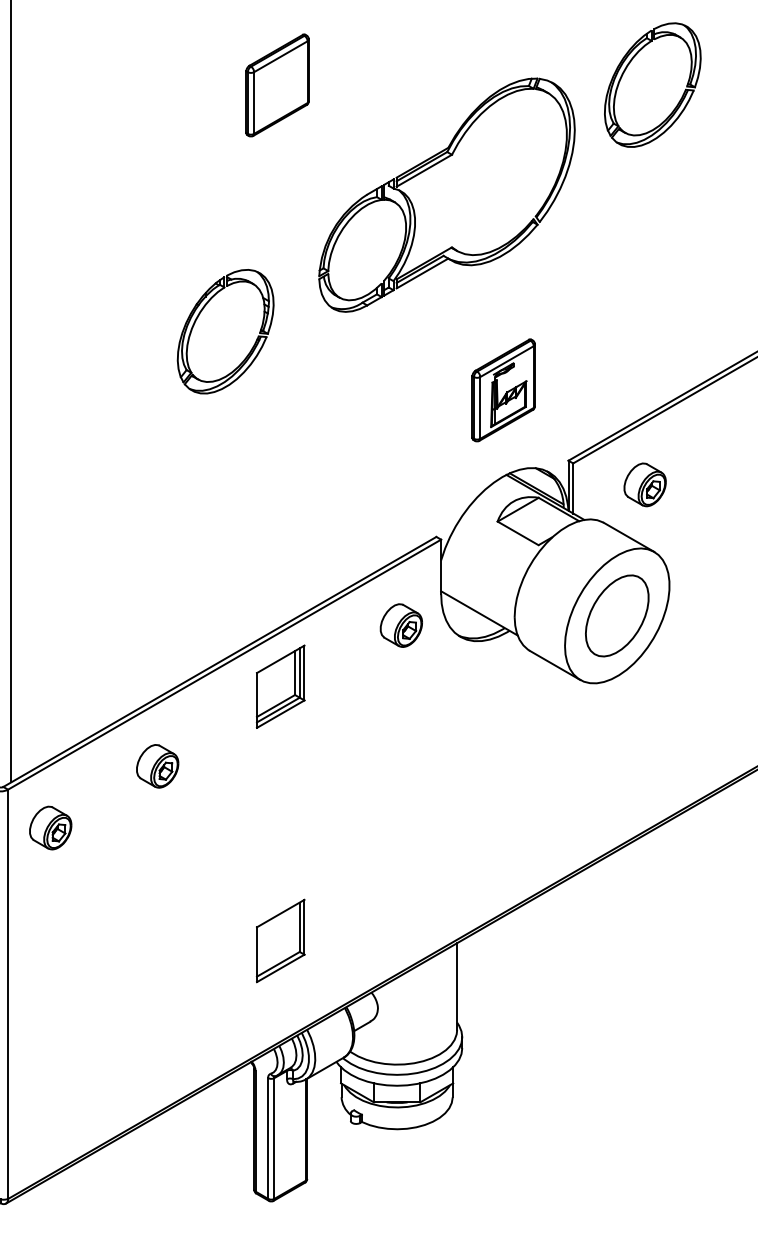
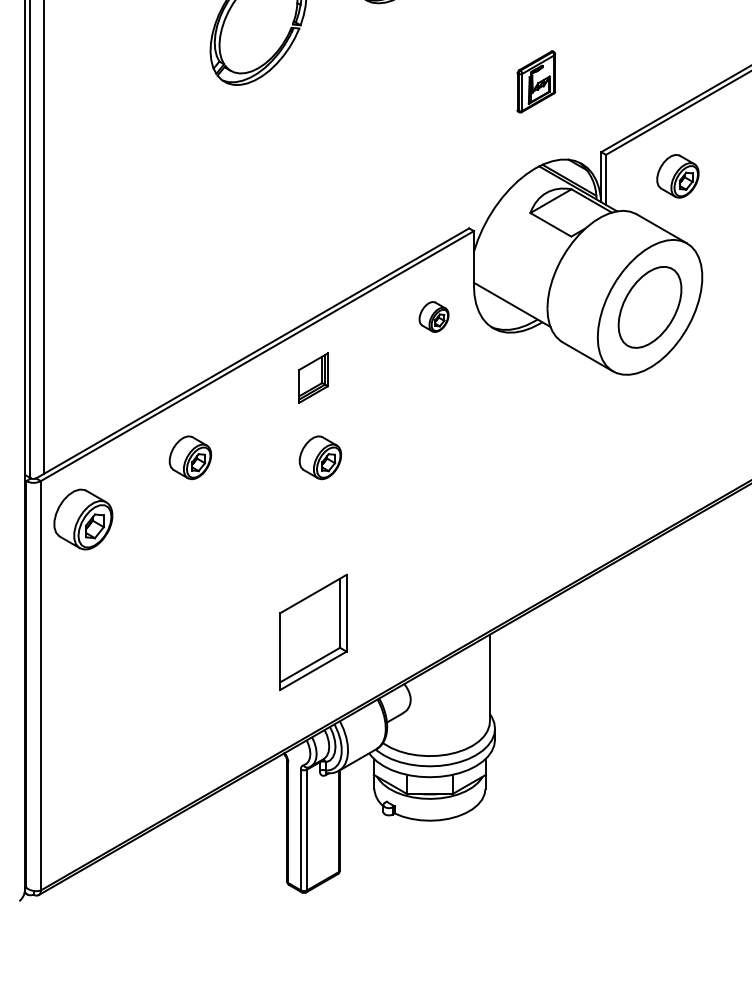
part: (503, 390) -> (536, 81), size x0.6
part: (400, 625) -> (433, 316), size x0.7
part: (280, 686) -> (313, 377), size x0.6
part: (287, 766) -> (320, 457), added
part: (50, 827) -> (83, 518), size x1.4
part: (280, 940) -> (313, 631), size x1.4

